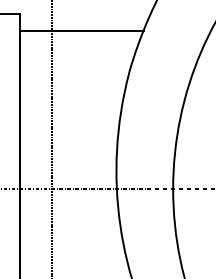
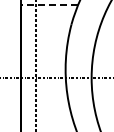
line: (81, 31) -> (49, 5), solid -> dashed

